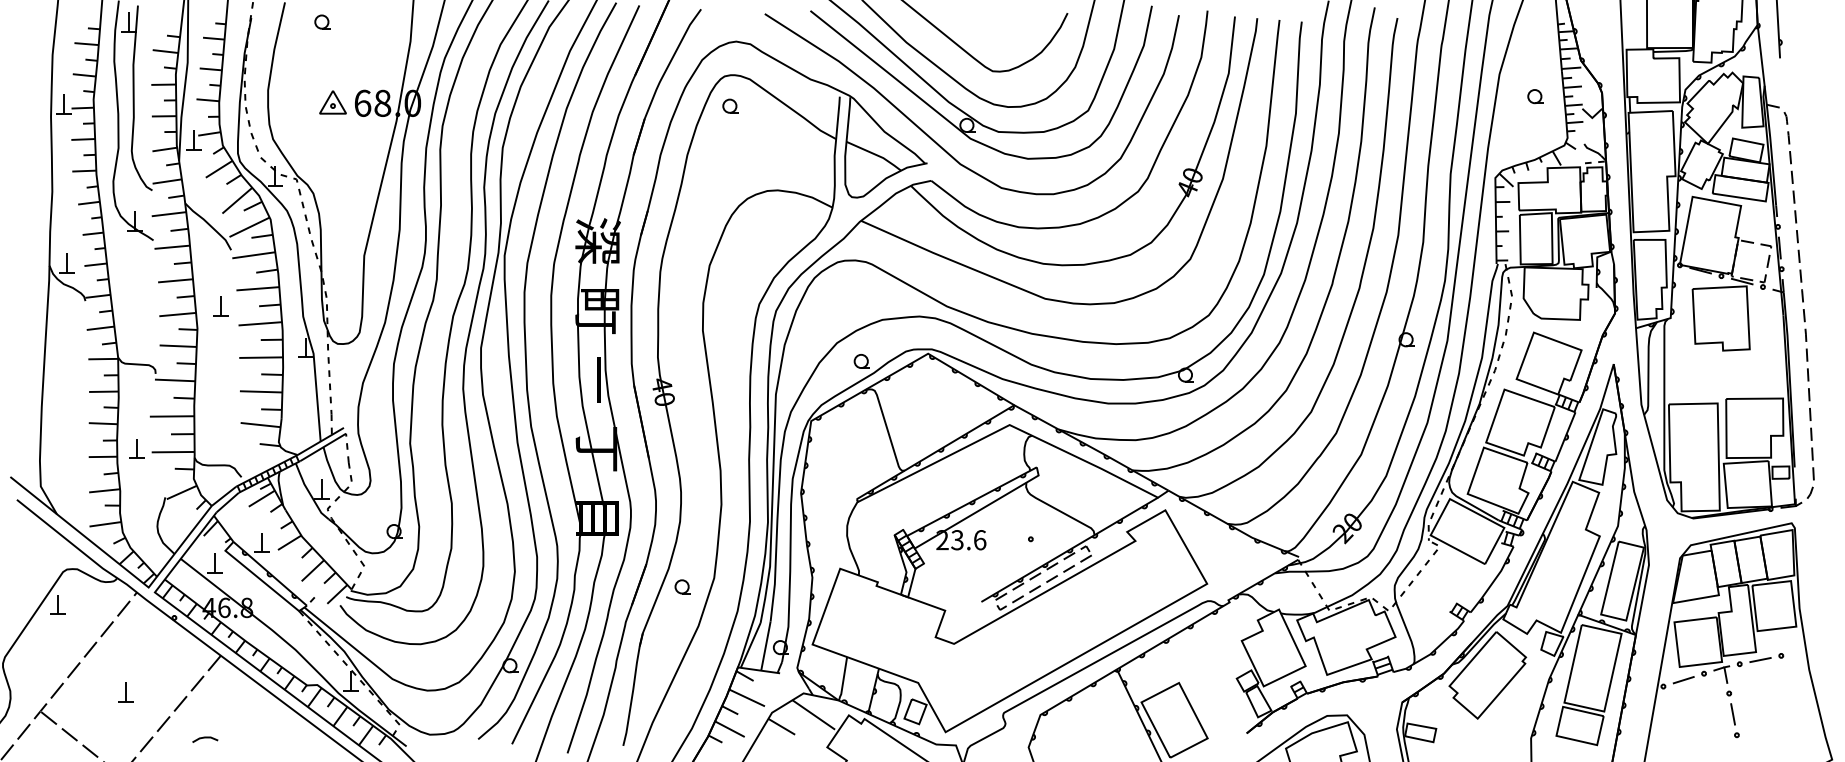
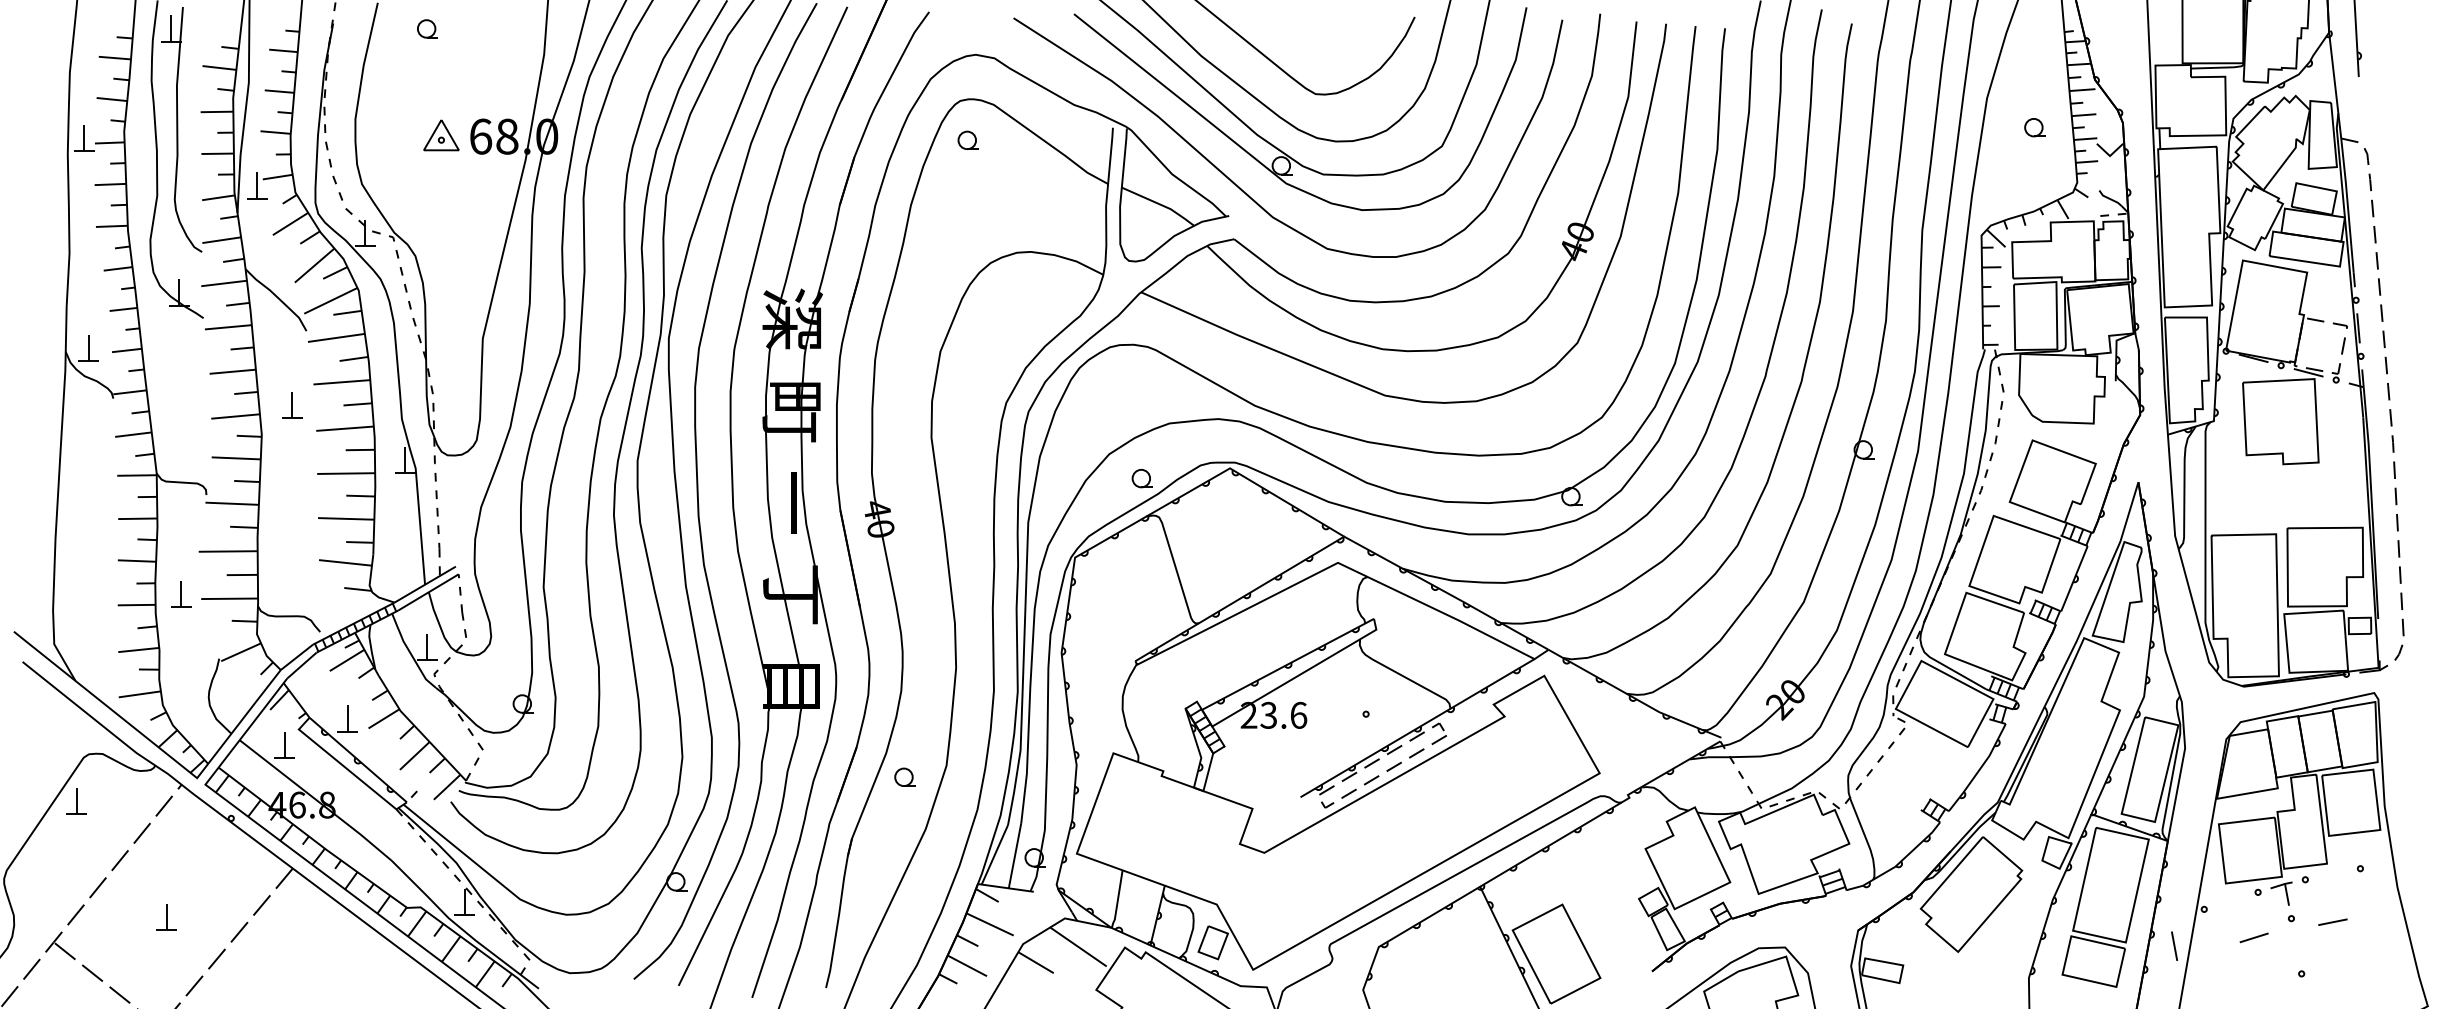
line: (1760, 659) -> (2332, 921), moved
line: (1683, 679) -> (2253, 937), moved
line: (1733, 713) -> (2174, 945), moved
line: (205, 737) -> (272, 977), removed

